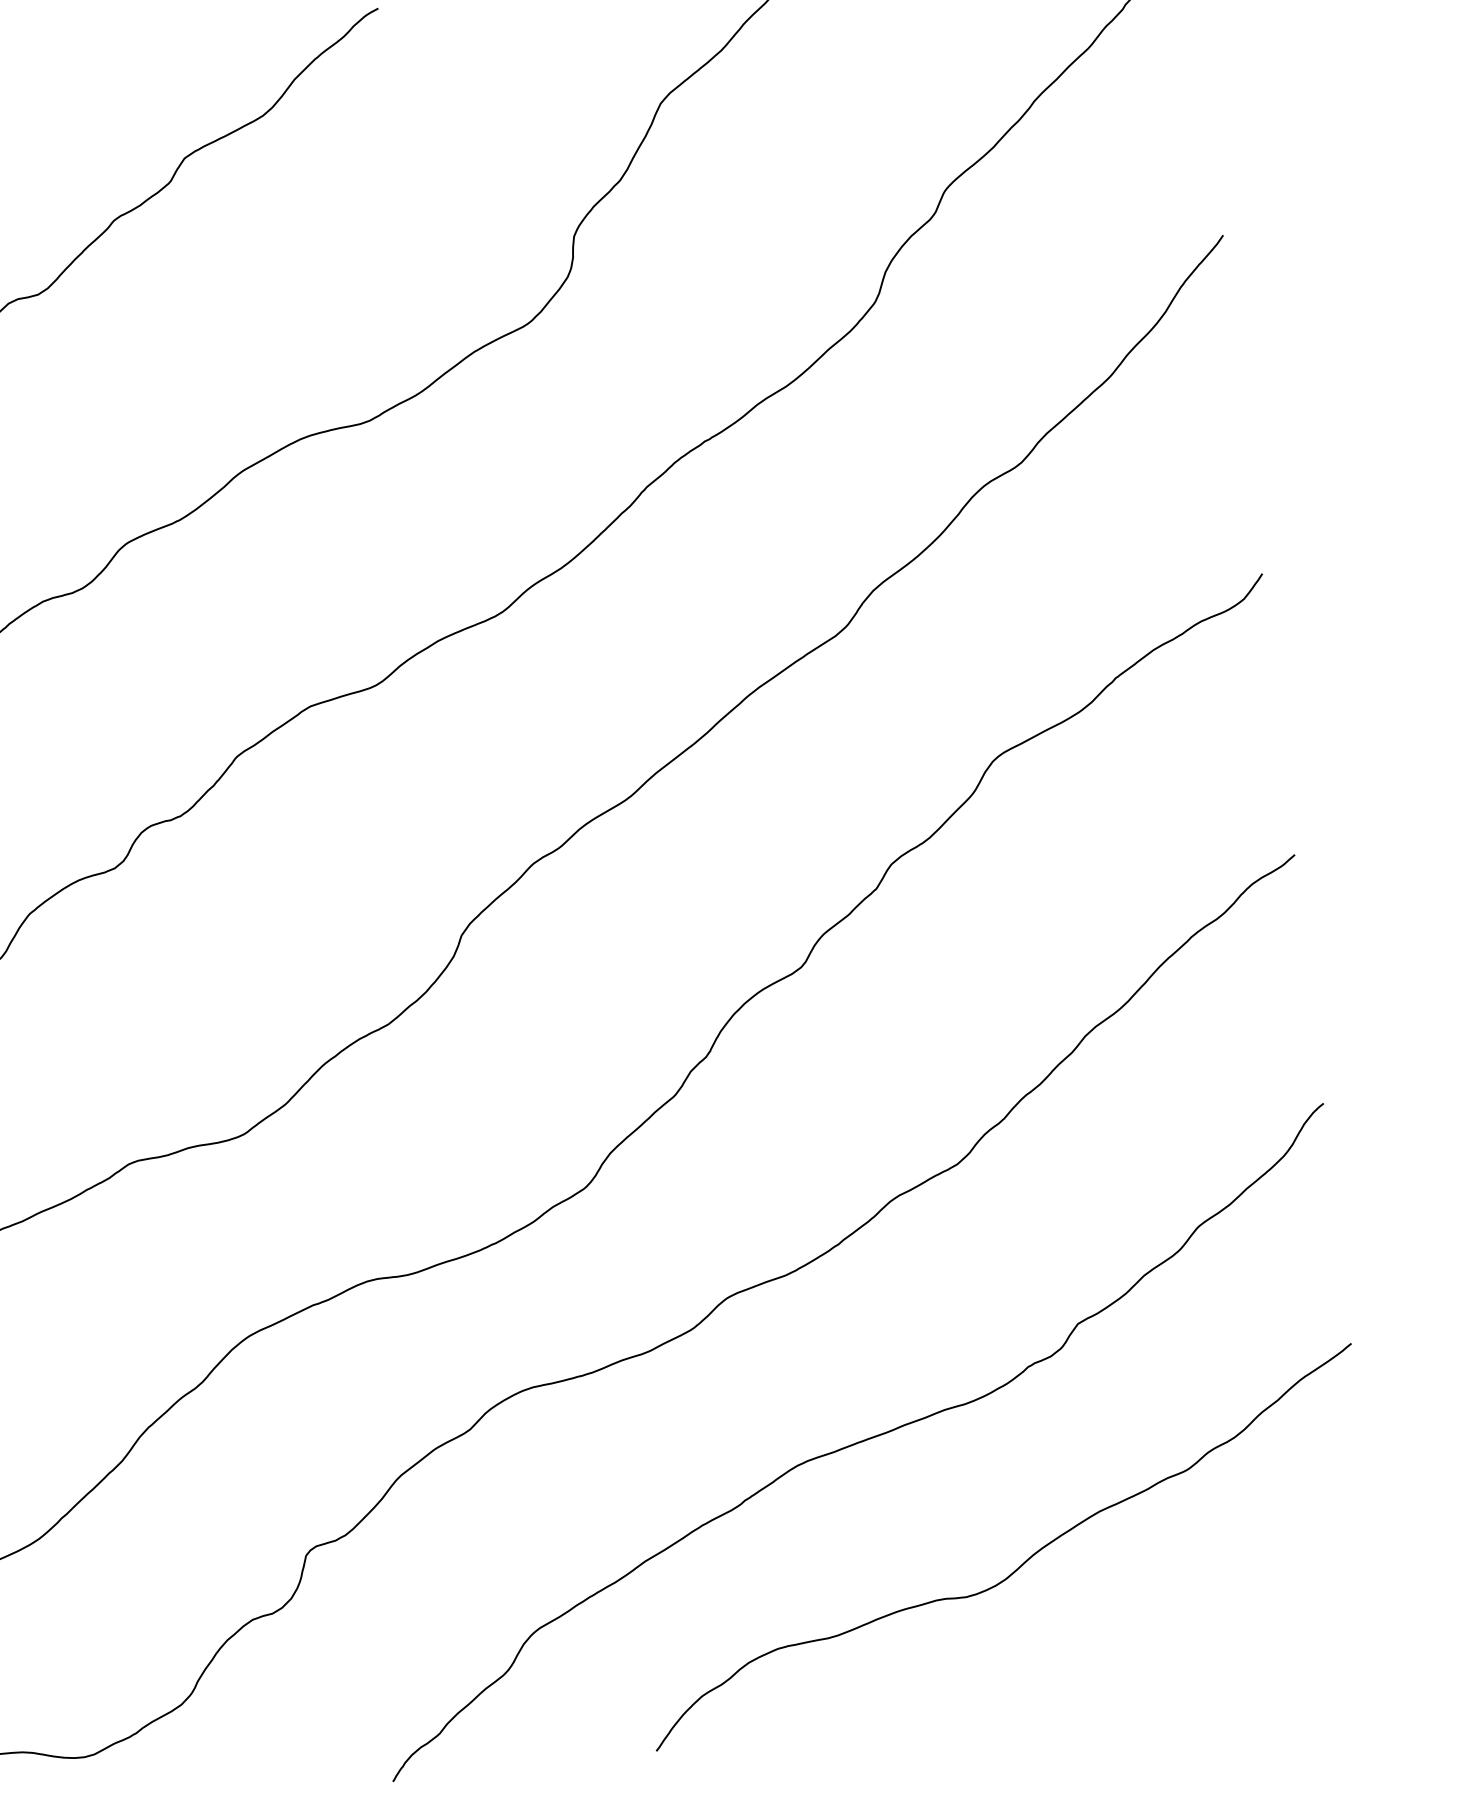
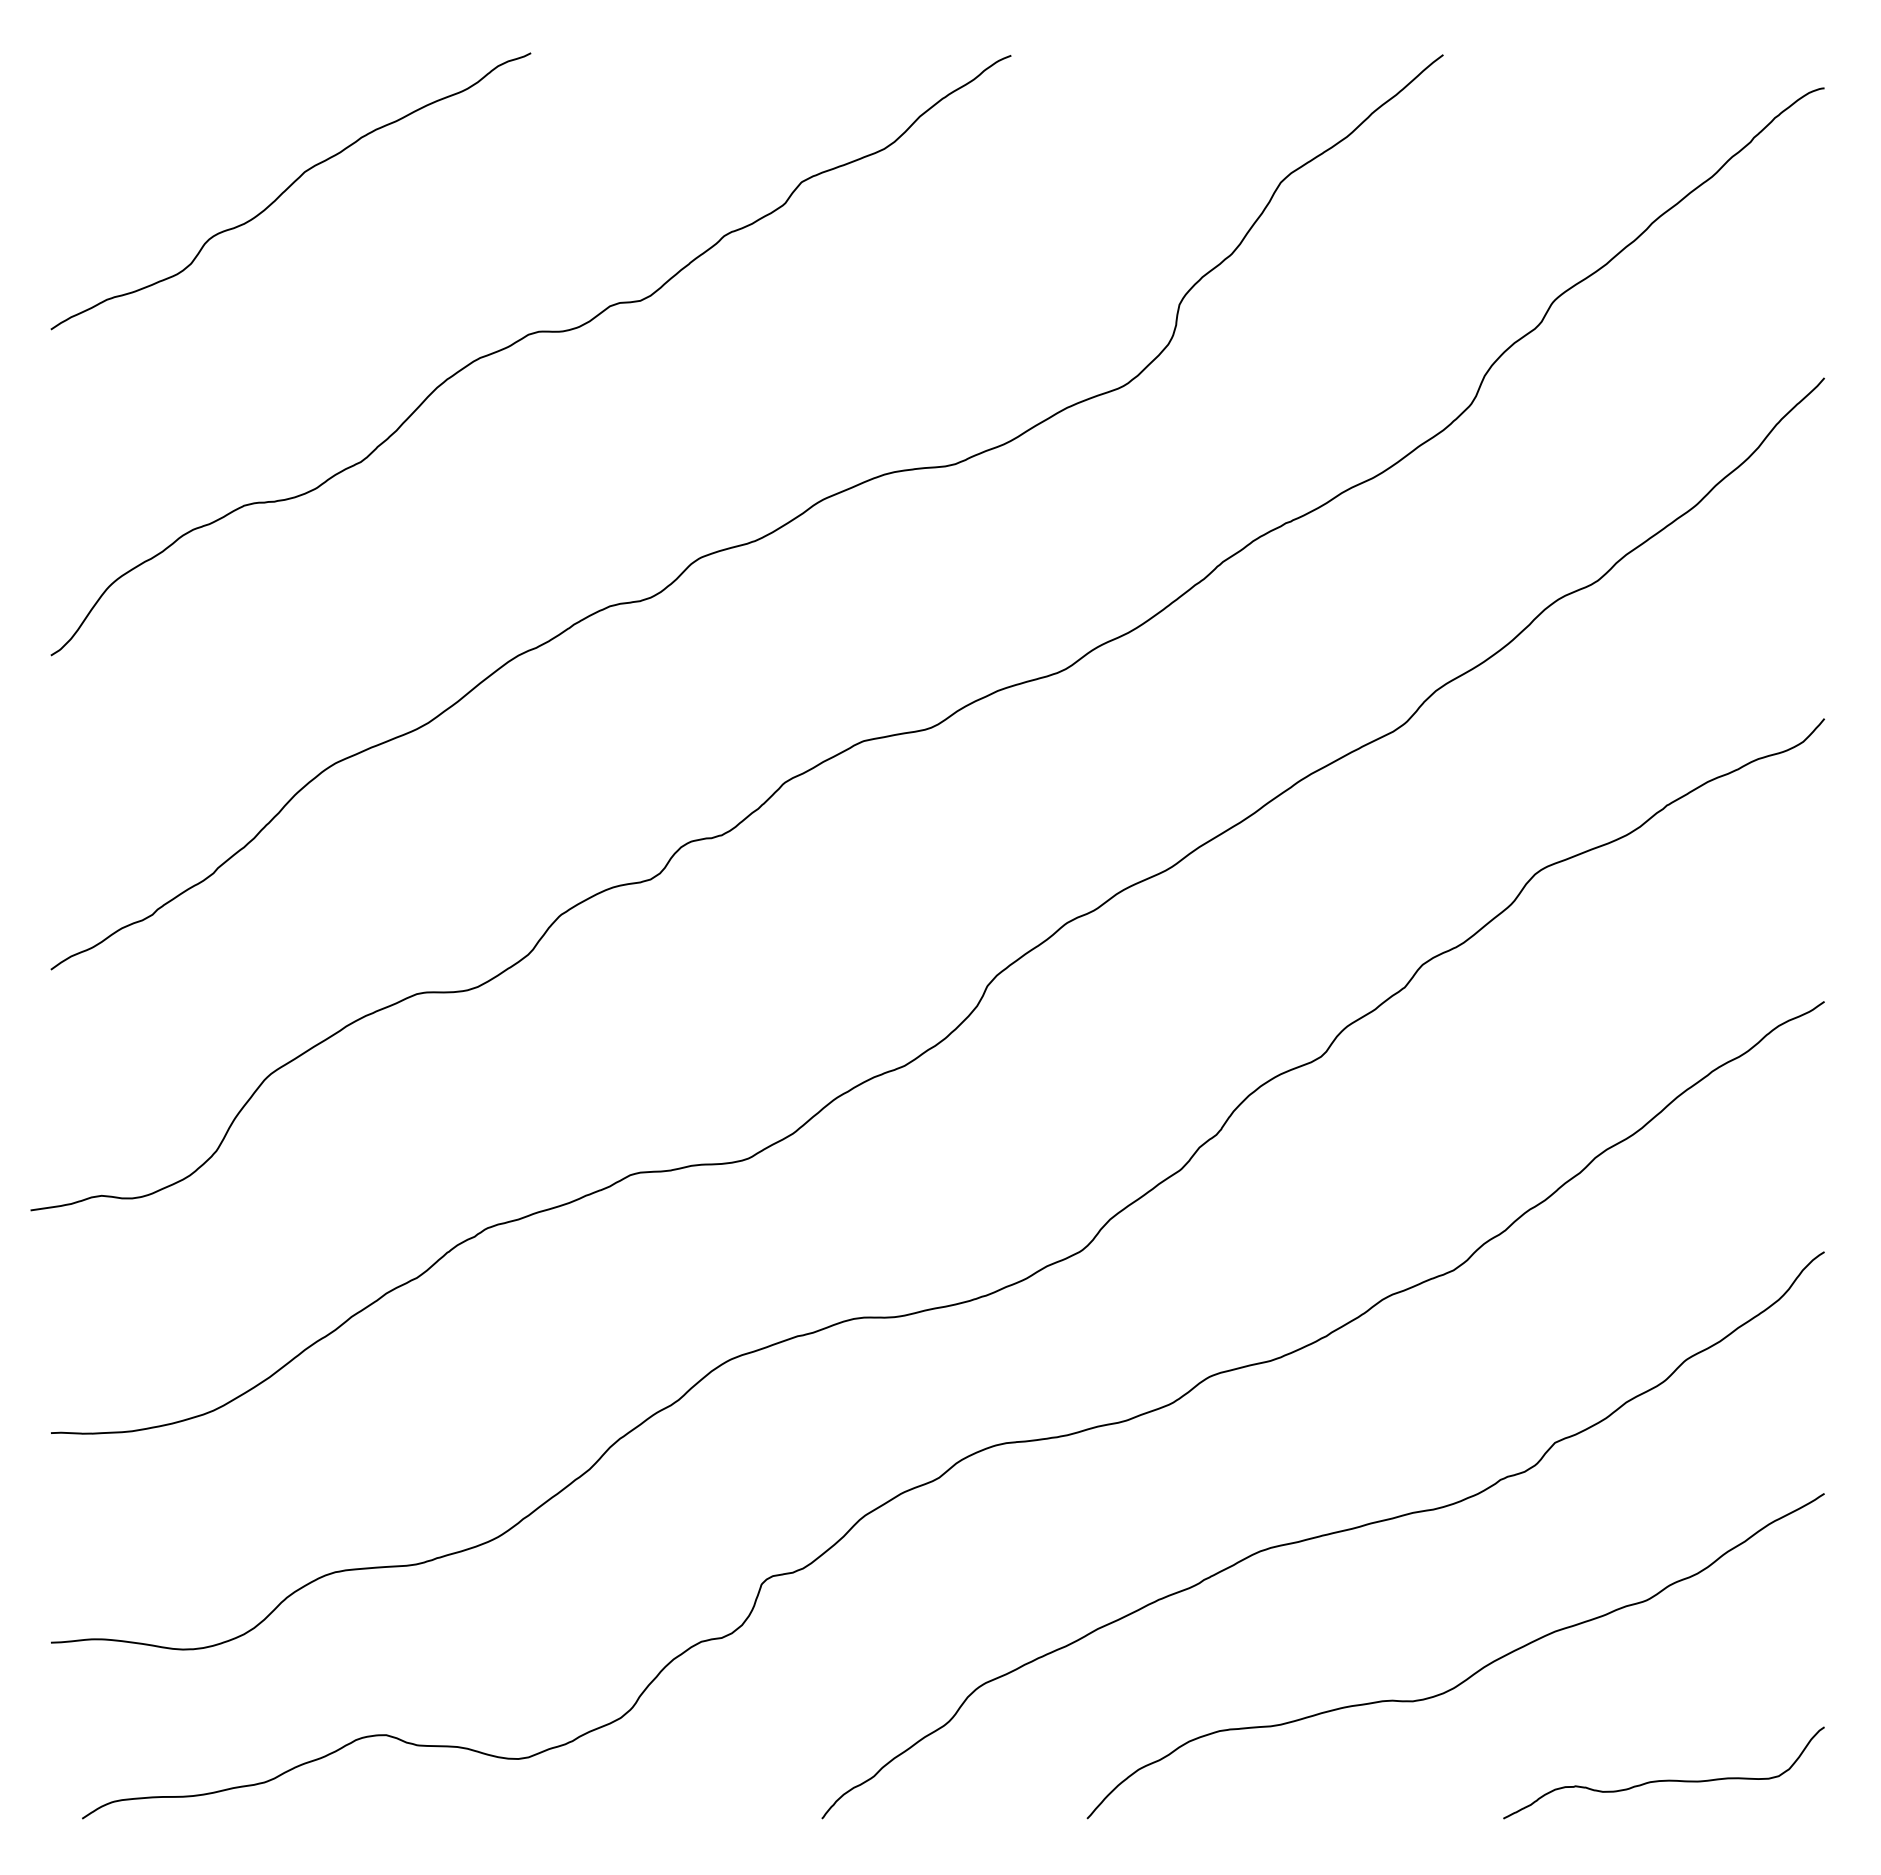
curve: (1226, 1645) -> (1665, 1779), added

